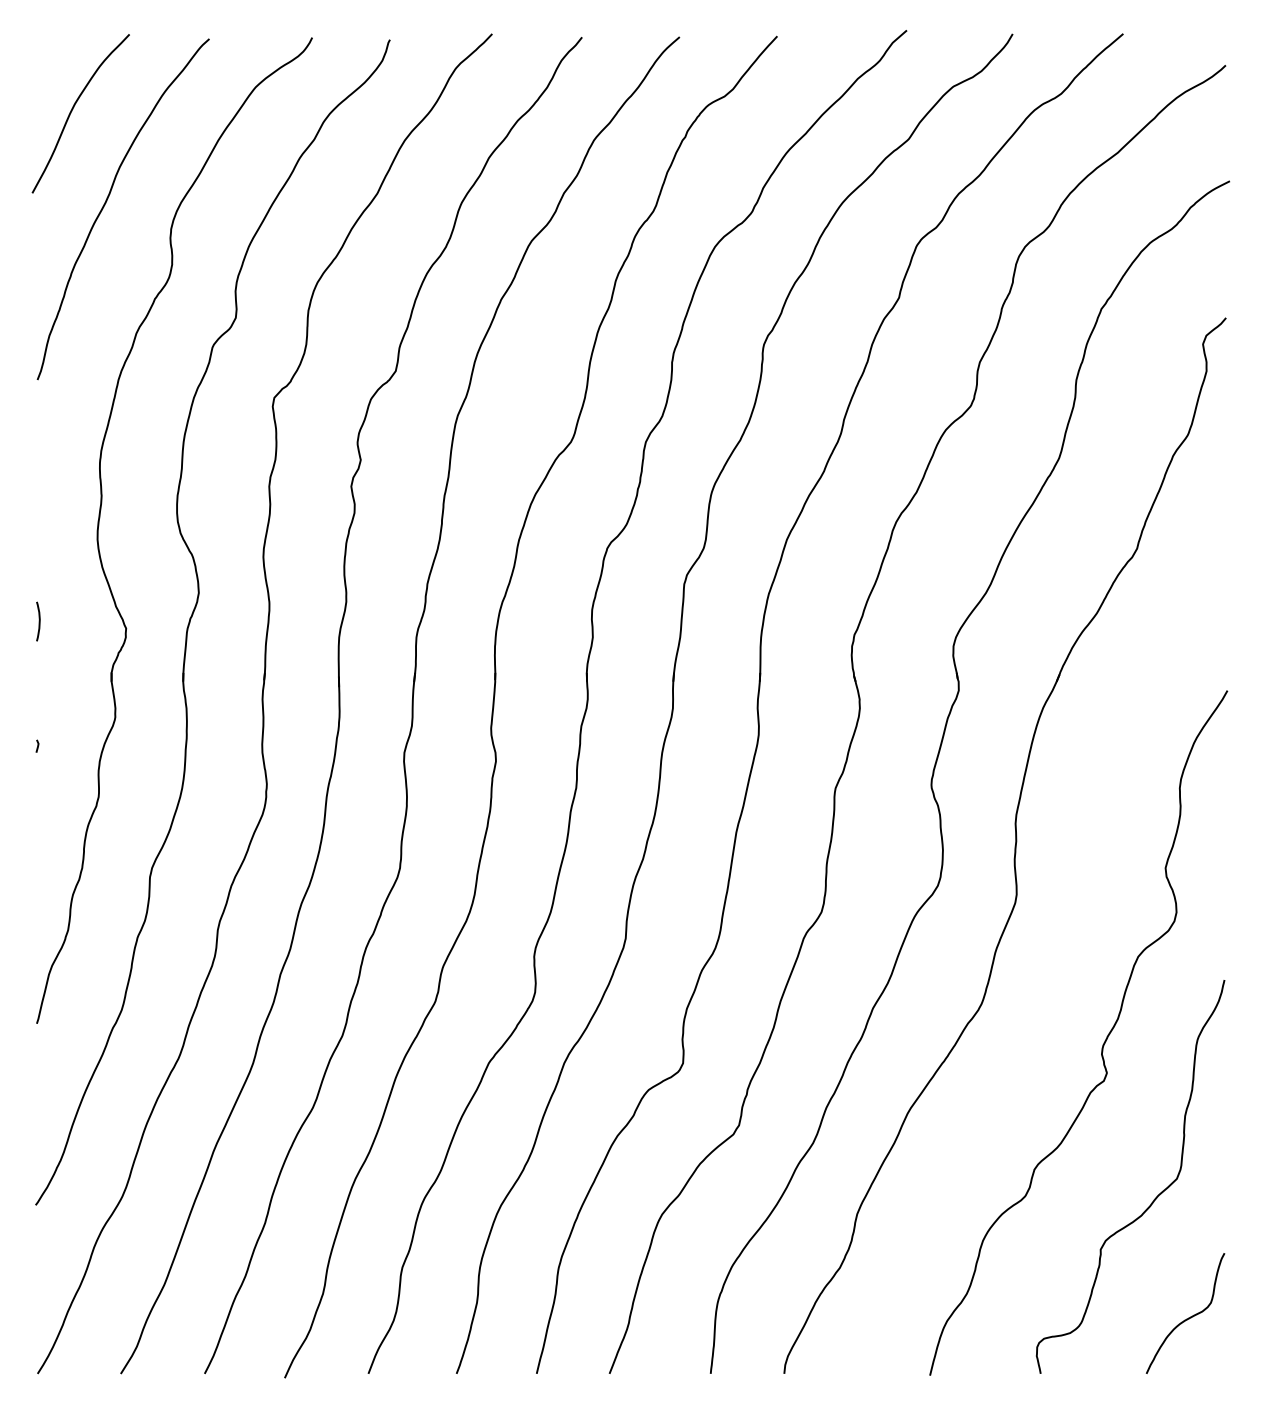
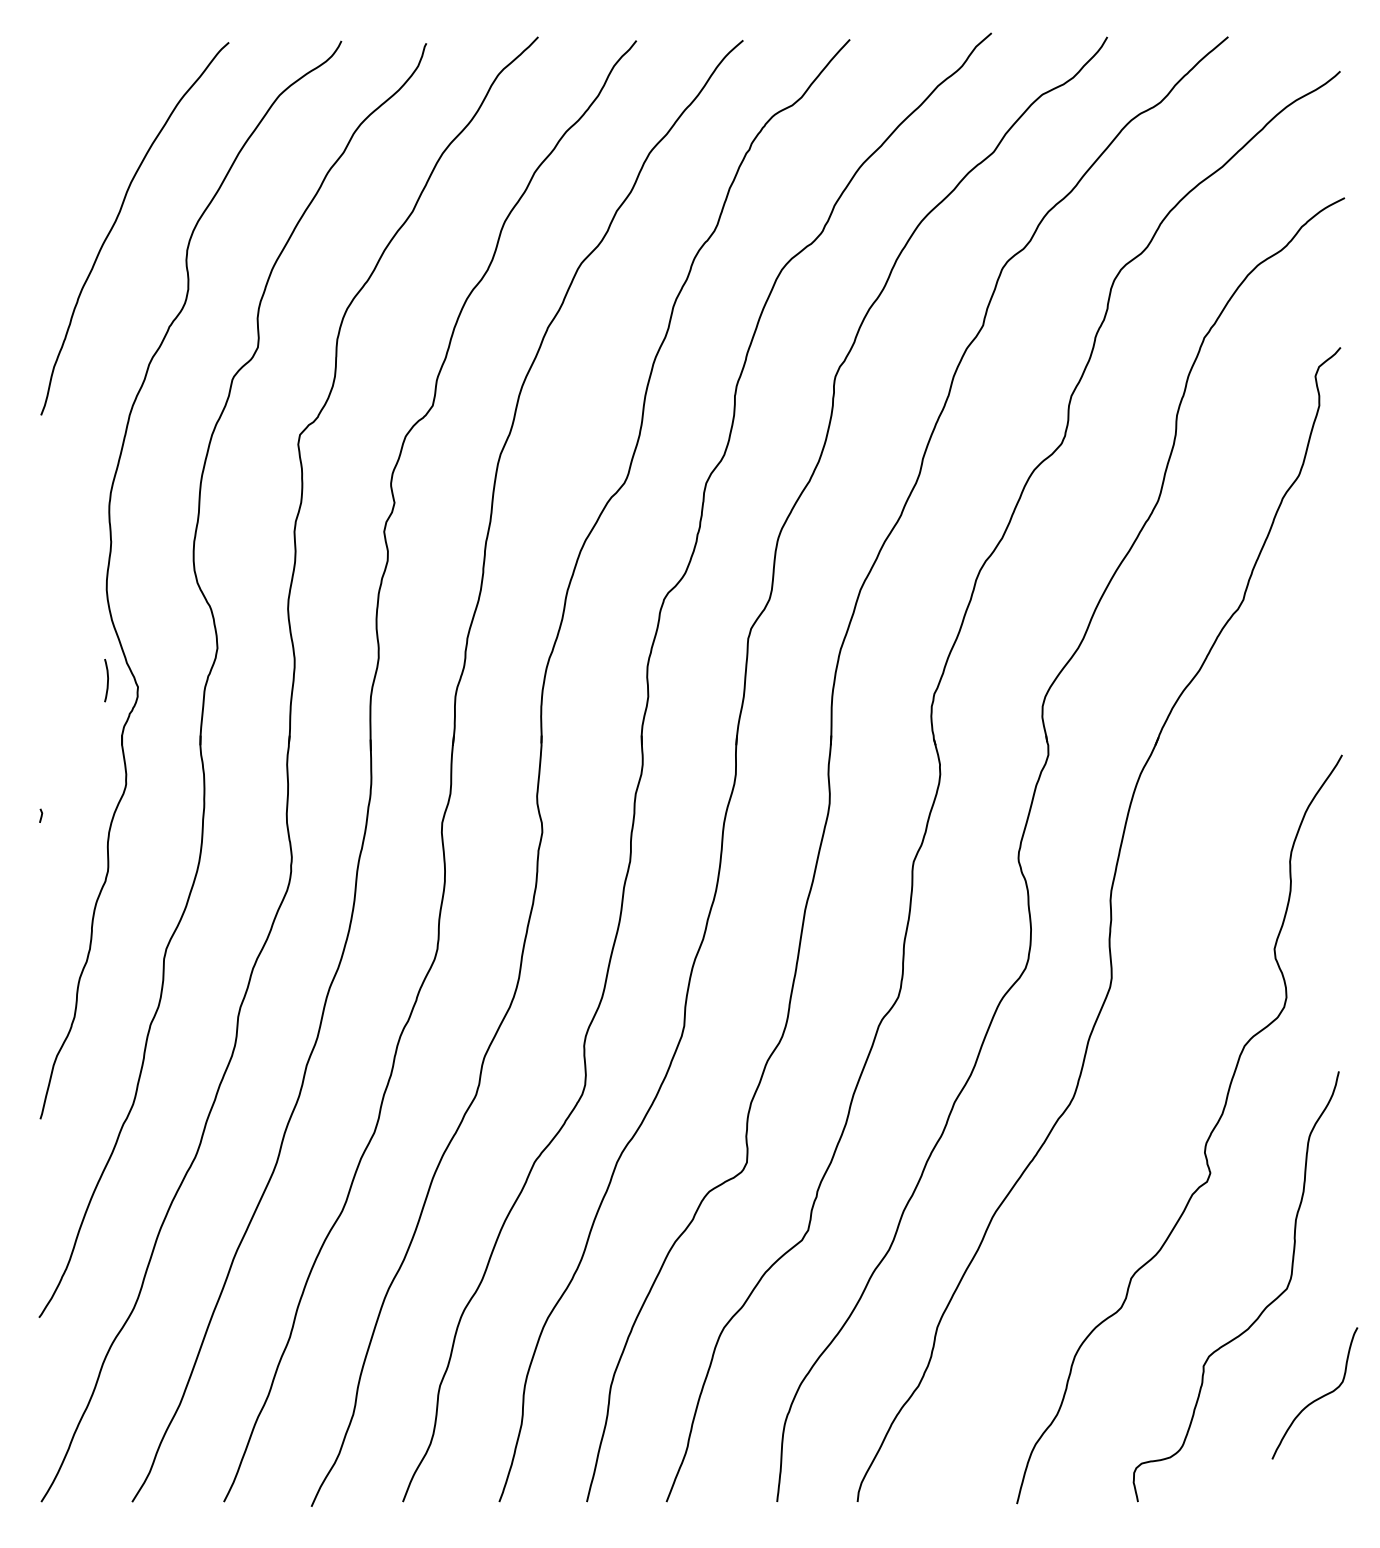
curve: (73, 109) -> (80, 119), removed
curve: (38, 621) -> (106, 680), moved
curve: (1188, 1317) -> (1318, 1397), moved

